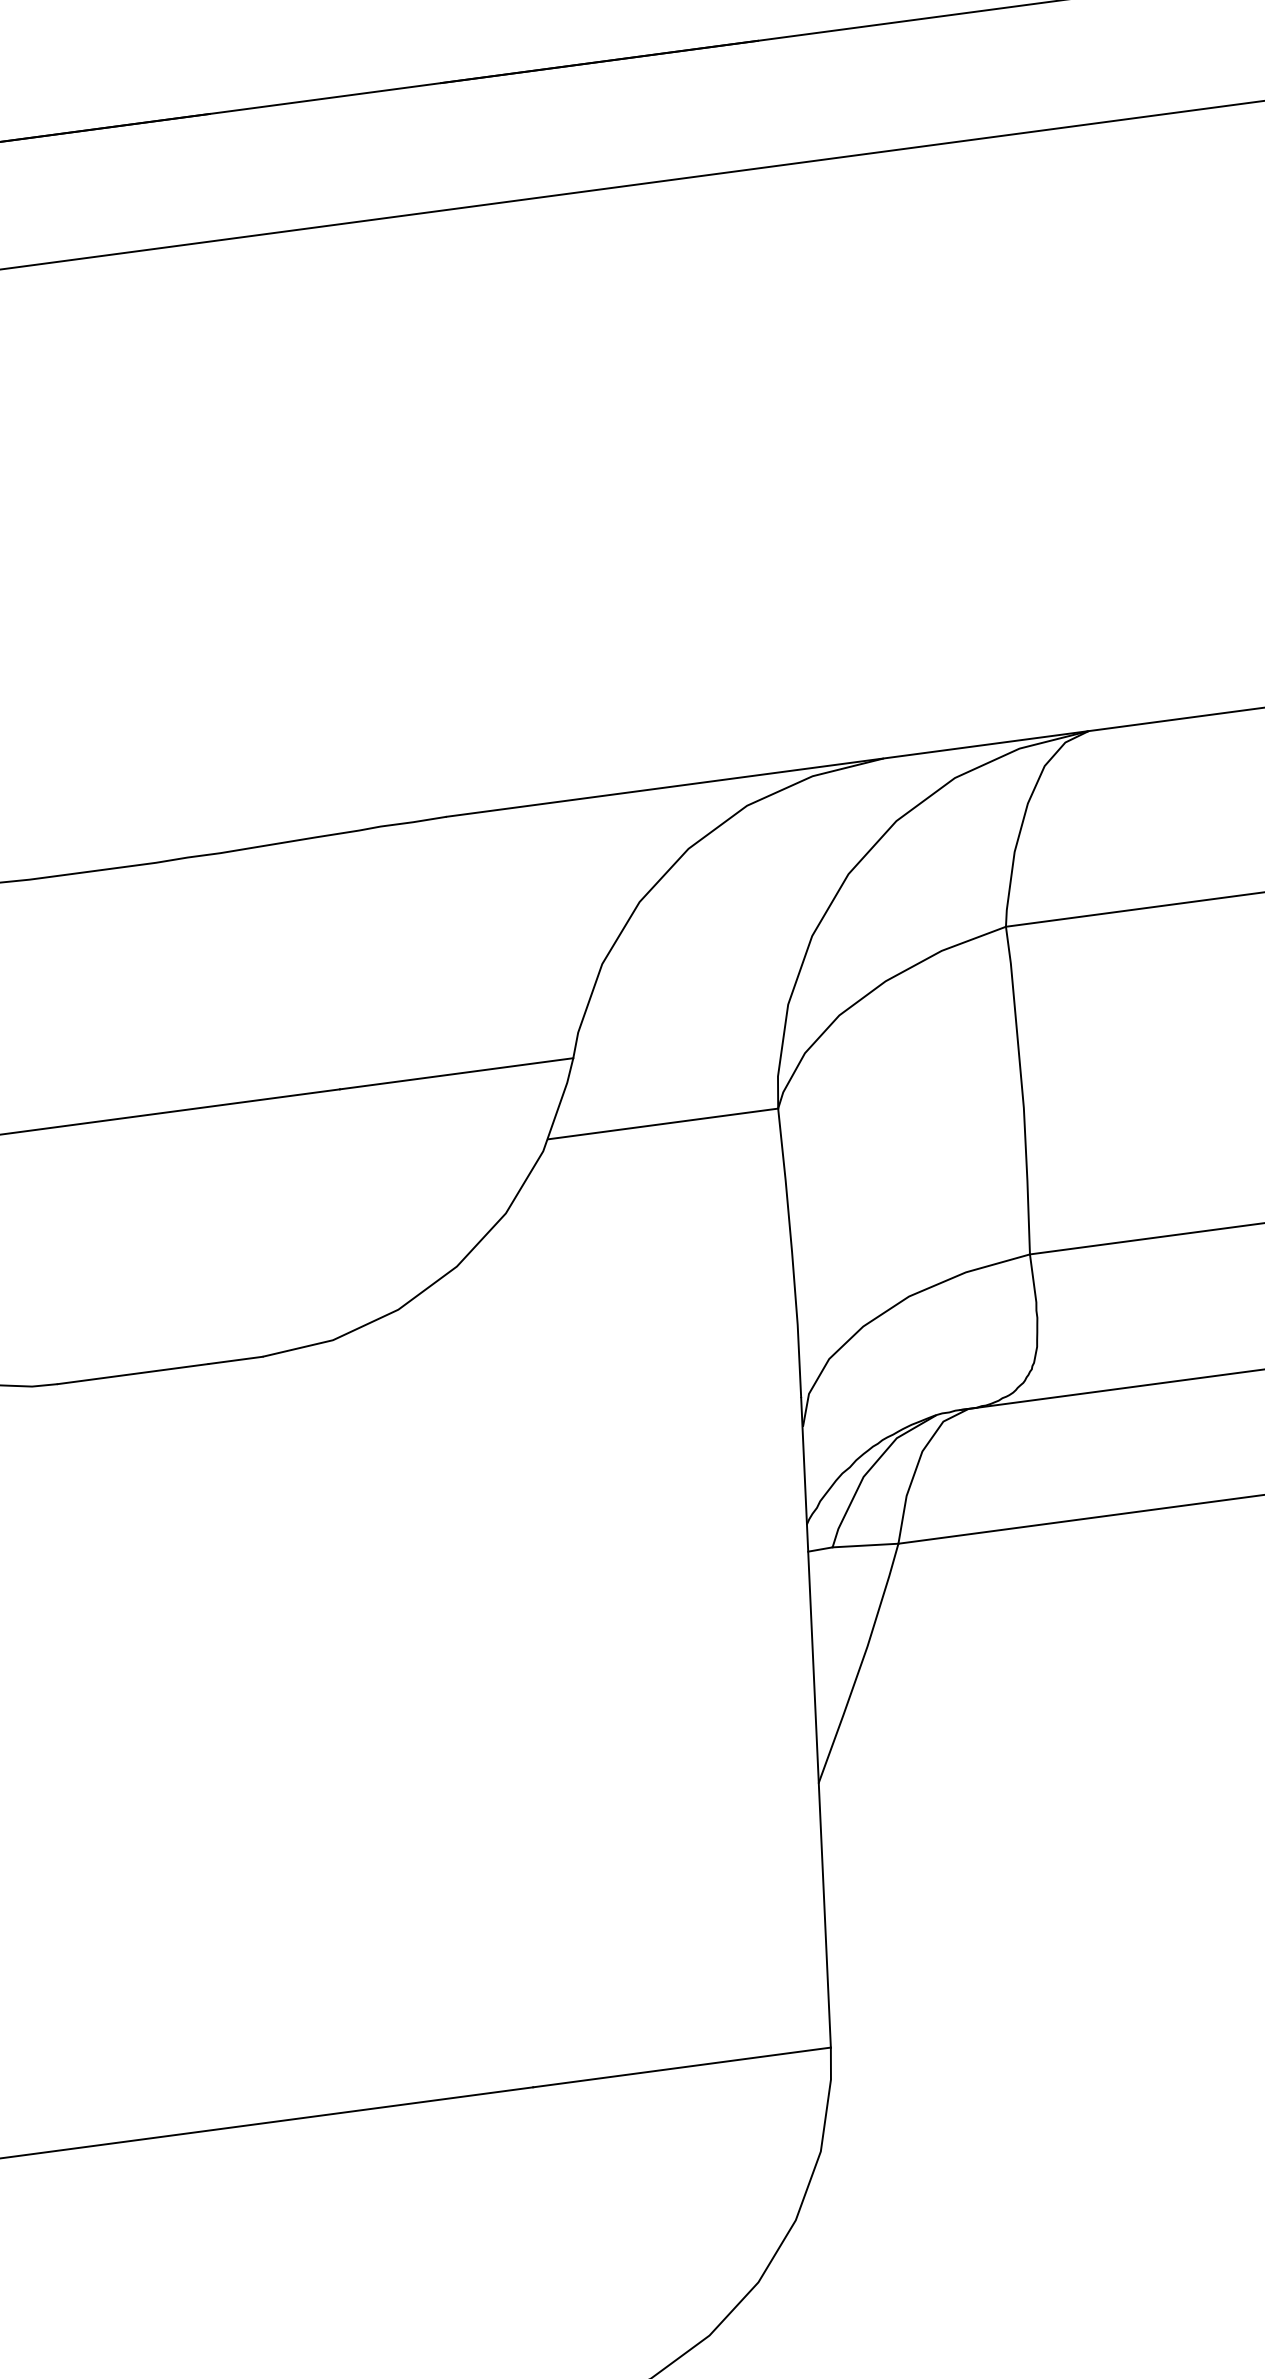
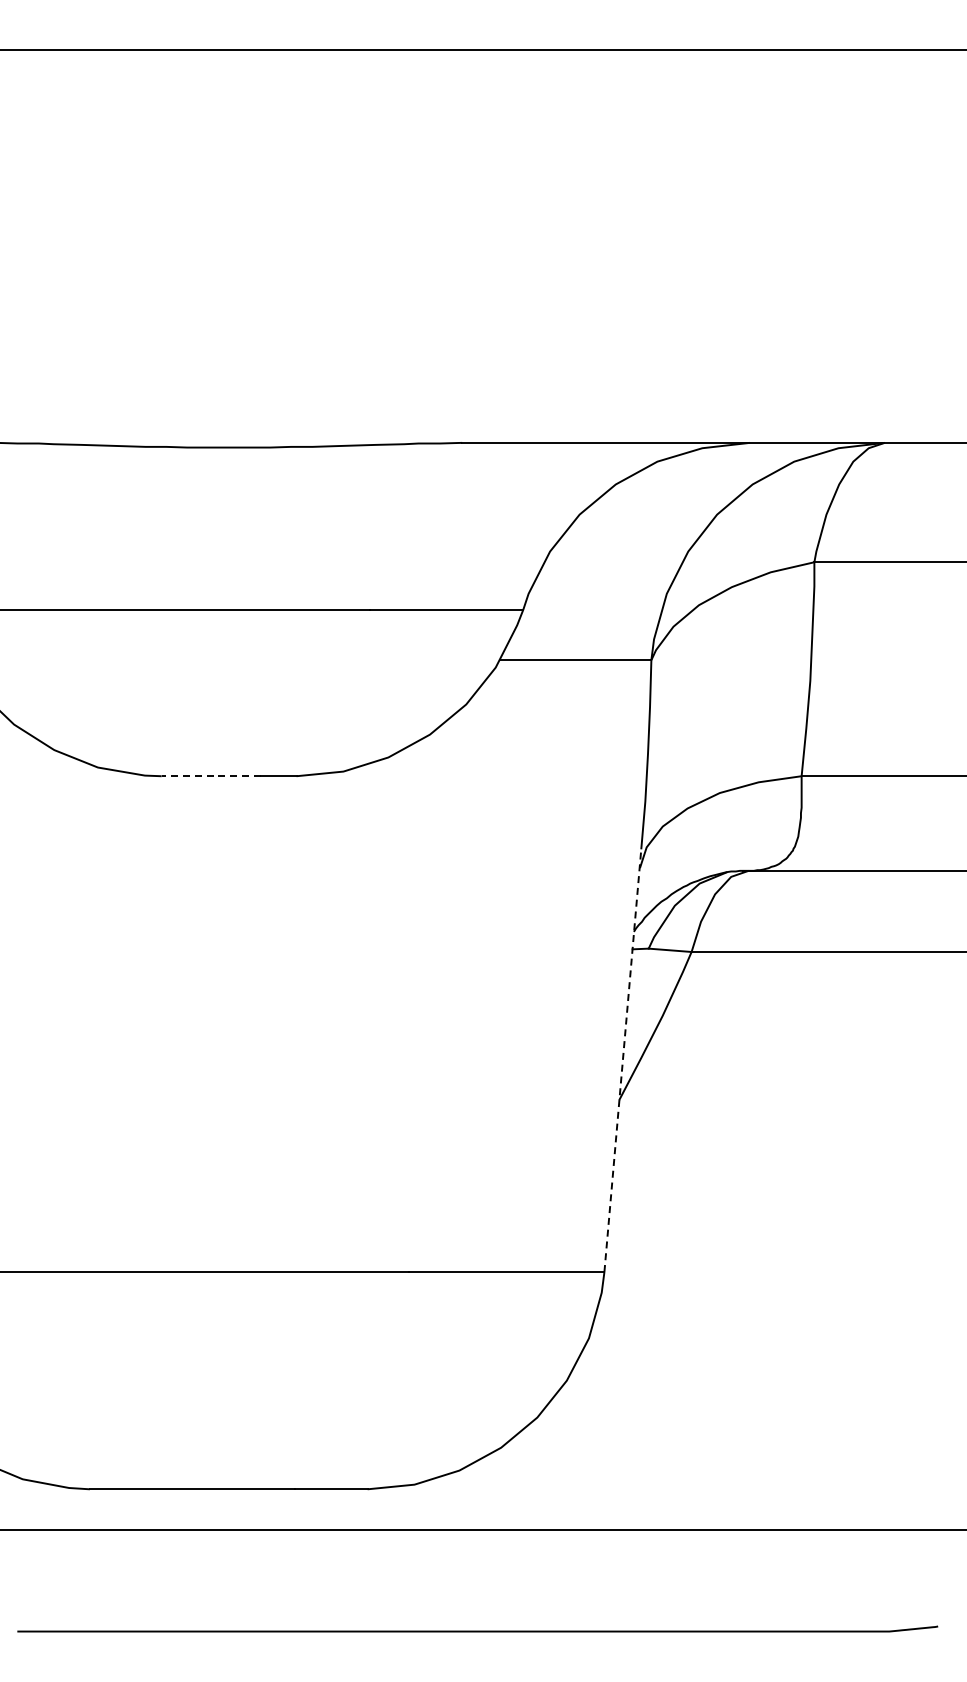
line: (133, 1374) -> (211, 776), solid -> dashed
line: (815, 1722) -> (622, 1060), solid -> dashed

